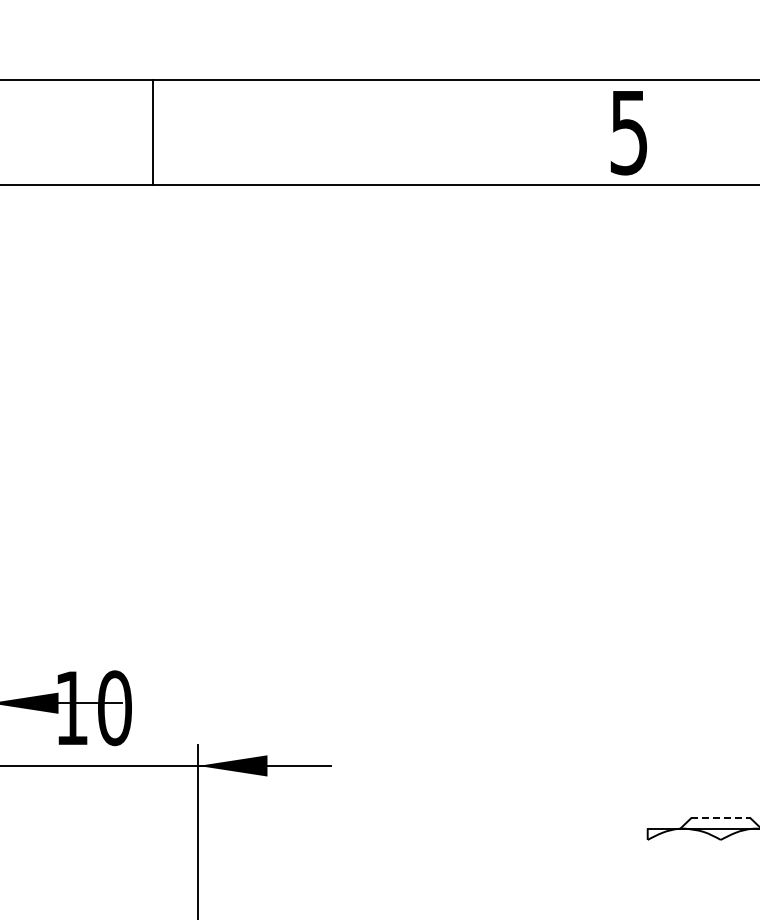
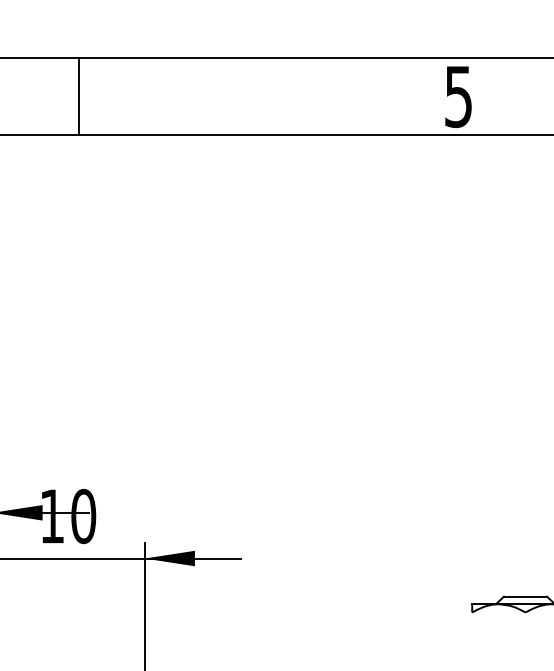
line: (152, 132) -> (78, 96), moved
line: (720, 818) -> (525, 596), dashed -> solid

